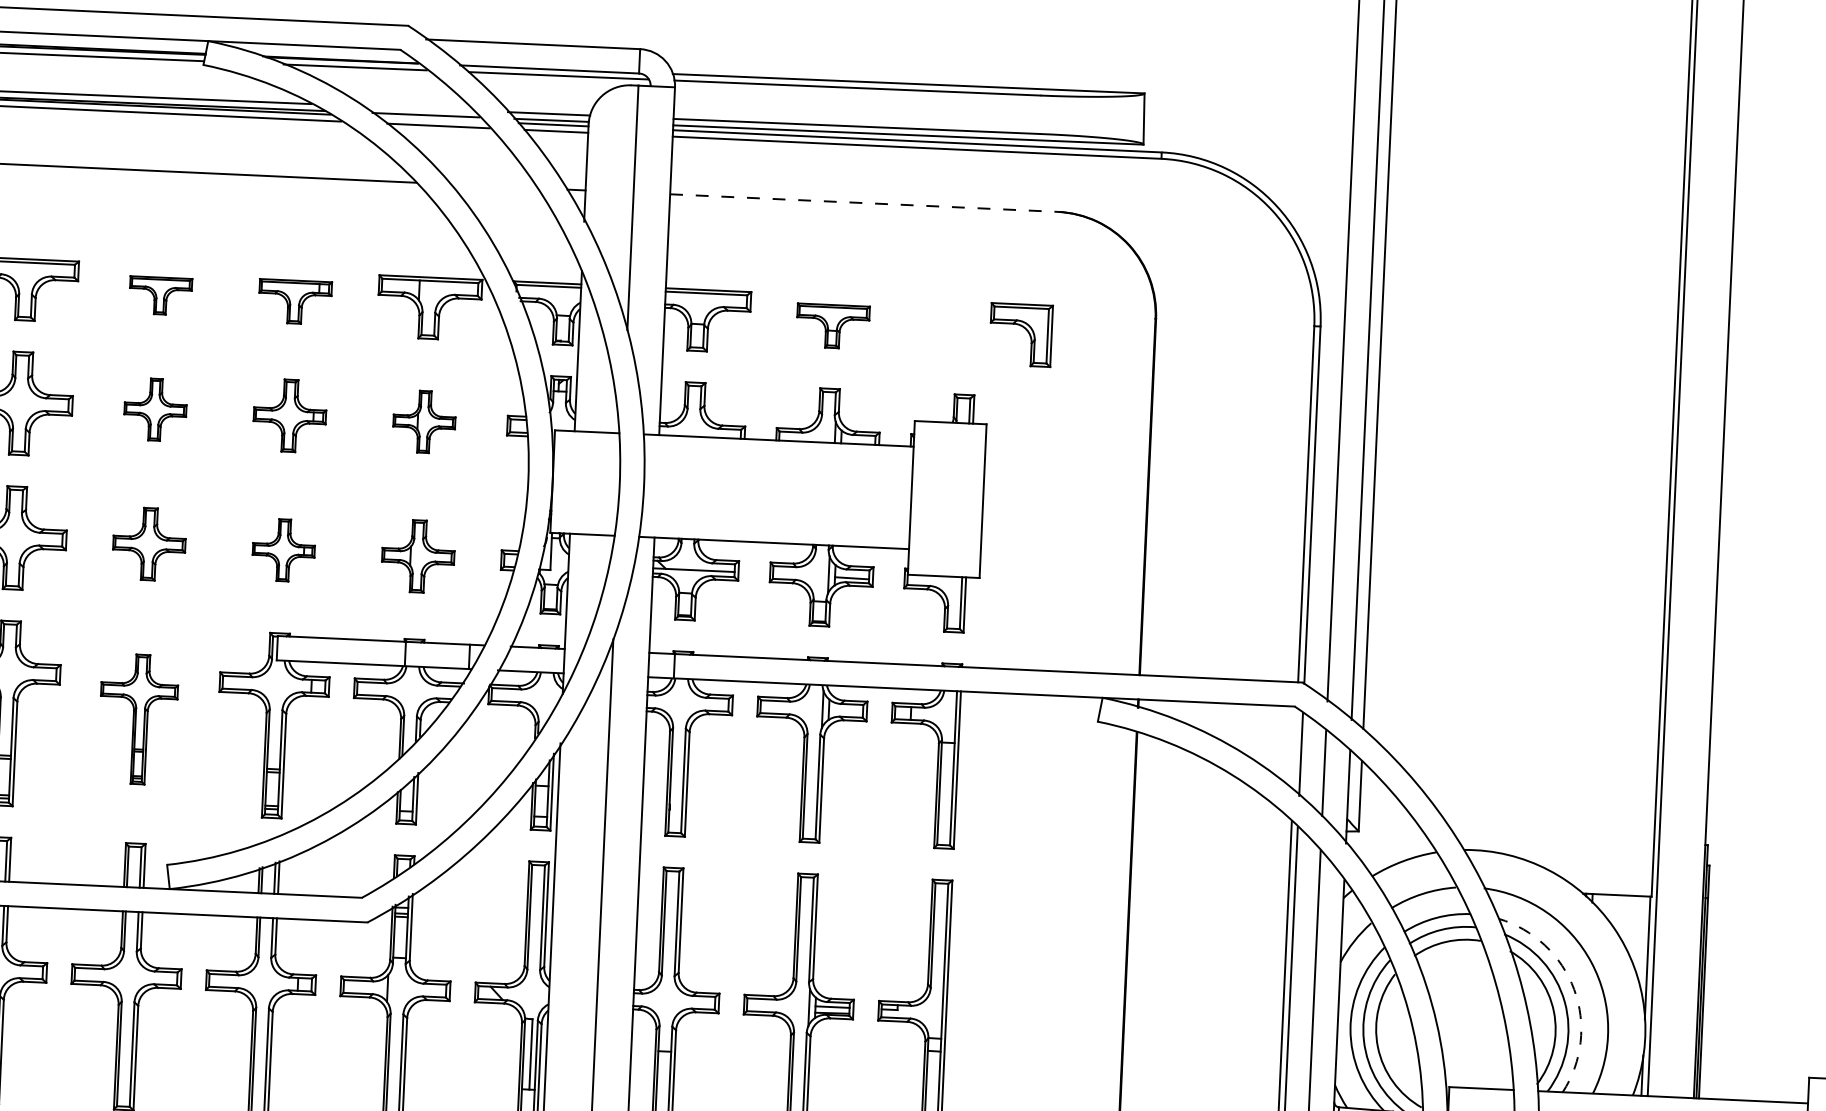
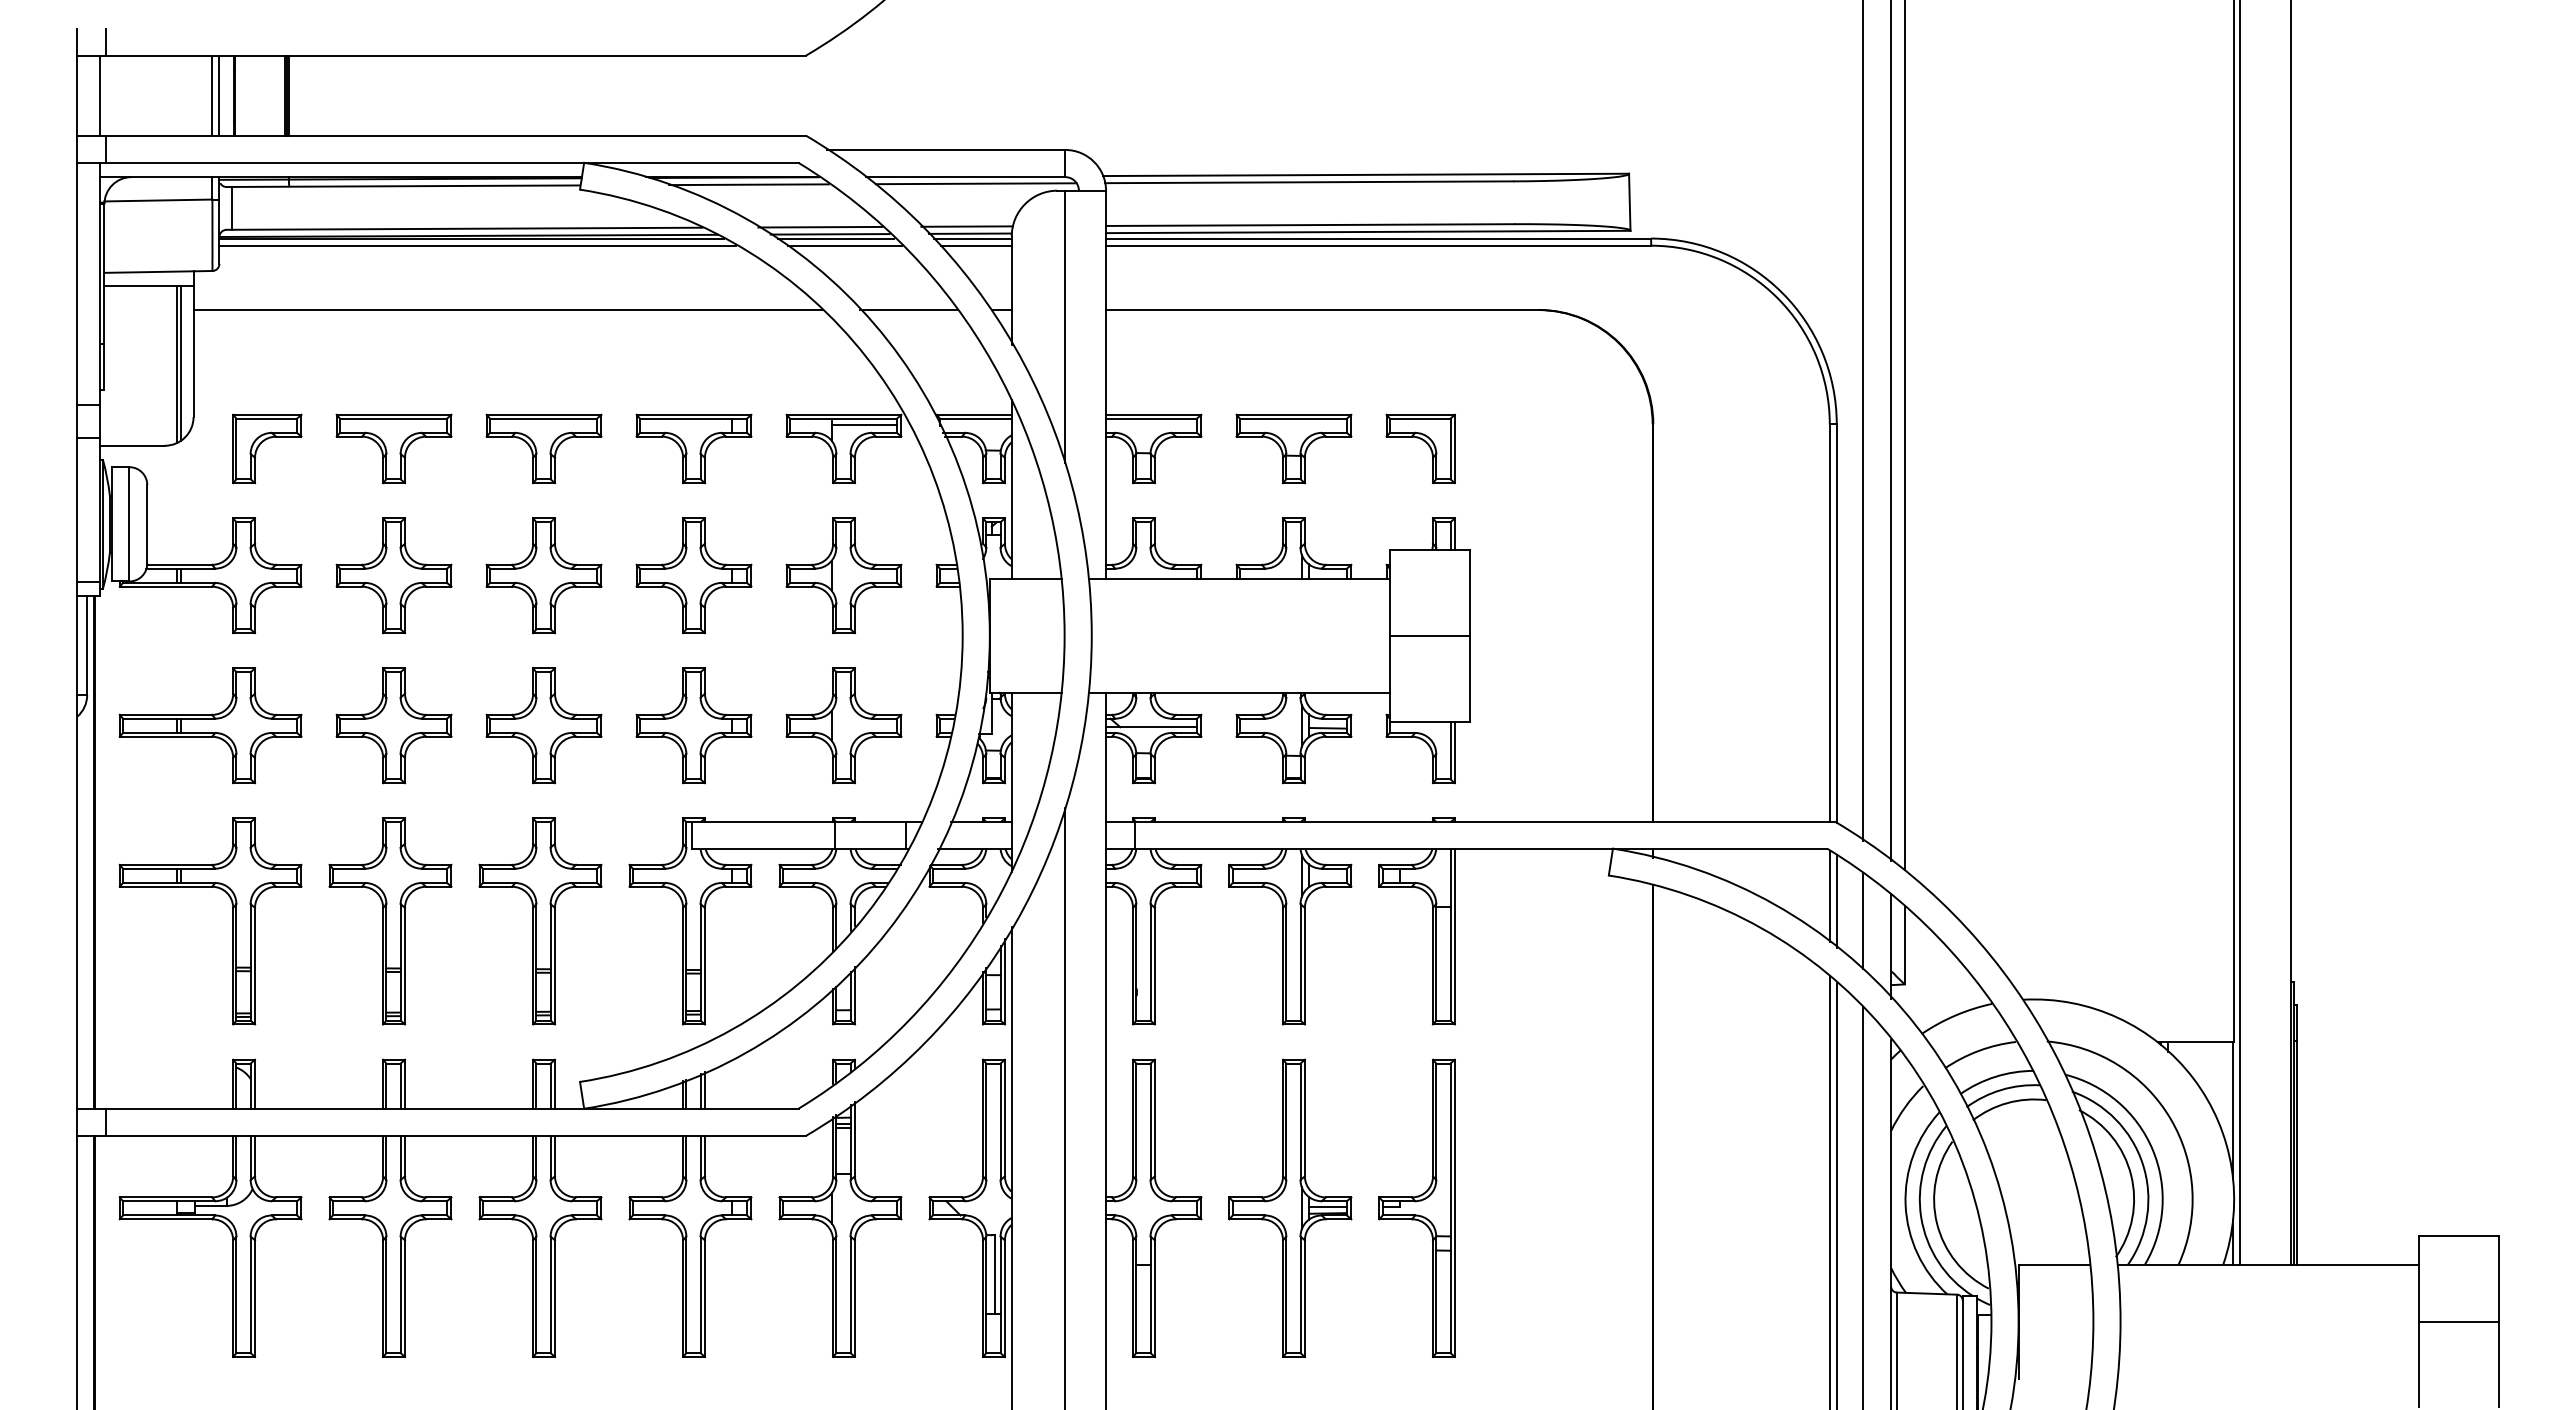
line: (417, 107) -> (820, 226), added
line: (430, 119) -> (835, 238), added
line: (492, 186) -> (907, 310), added
line: (865, 203) -> (1323, 310), dashed -> solid
line: (448, 287) -> (864, 425), added
part: (160, 295) -> (543, 448), size x1.67
part: (294, 301) -> (693, 448), size x1.43
part: (832, 326) -> (1293, 448), size x1.43
part: (1023, 328) -> (1423, 441), moved
part: (155, 409) -> (543, 575), size x1.67
part: (289, 415) -> (693, 575), size x1.43
part: (423, 421) -> (843, 575), size x1.67
line: (946, 499) -> (1429, 635), added
part: (148, 543) -> (543, 725), size x1.43
part: (283, 549) -> (693, 725), size x1.67
part: (417, 556) -> (843, 725), size x1.43
part: (138, 719) -> (540, 921), size x1.43
line: (1294, 749) -> (1829, 896), added
arc: (1574, 989) -> (2152, 1149), dashed -> solid

